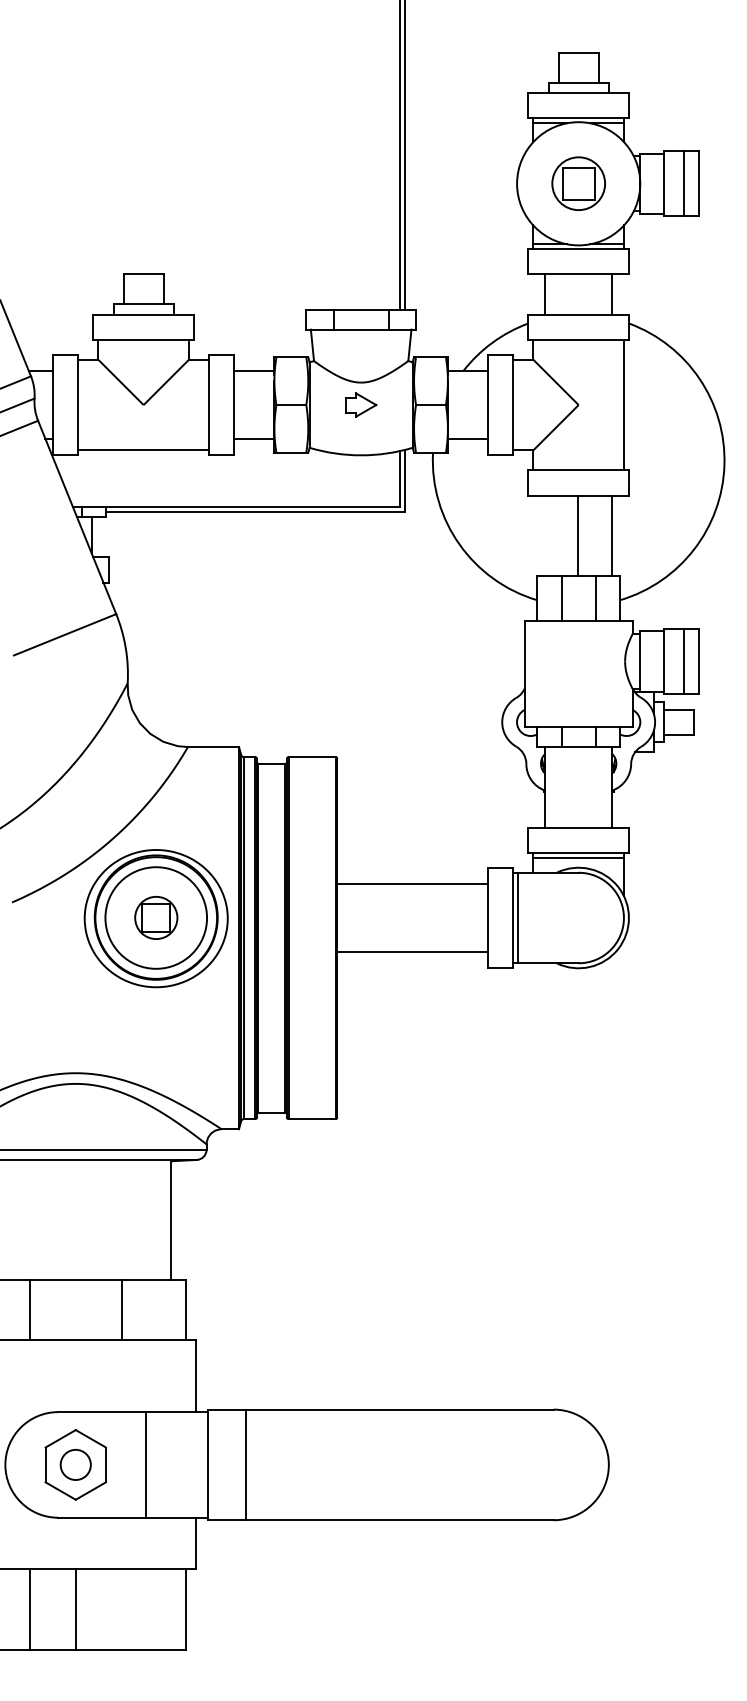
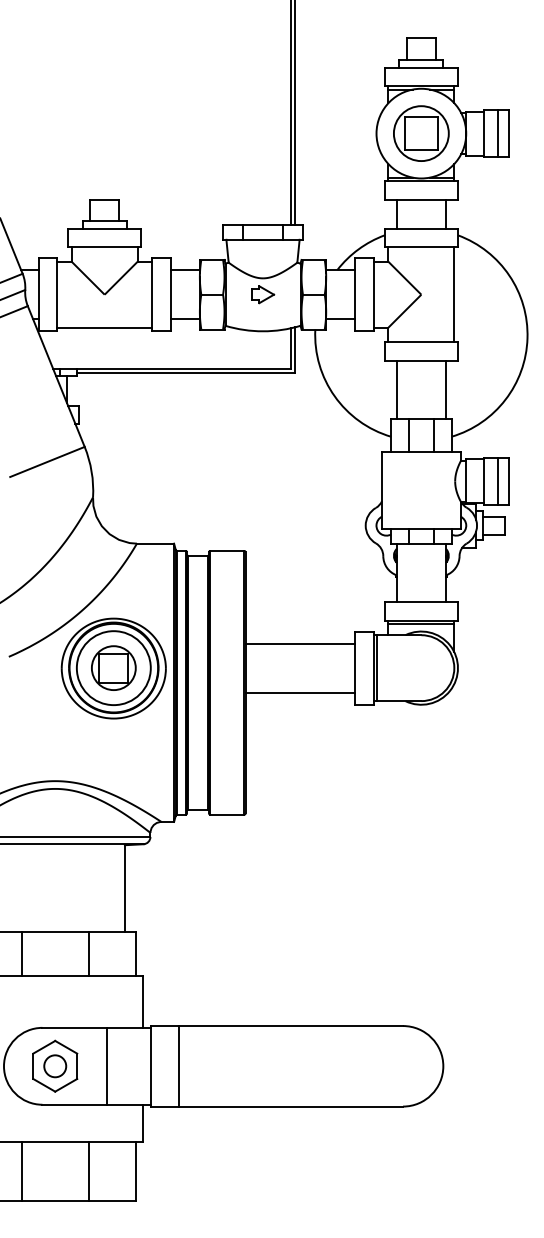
part: (578, 183) -> (421, 133), size x1.43
line: (577, 535) -> (396, 389), moved
part: (155, 917) -> (113, 667), size x1.43
line: (76, 1609) -> (88, 1171), moved

